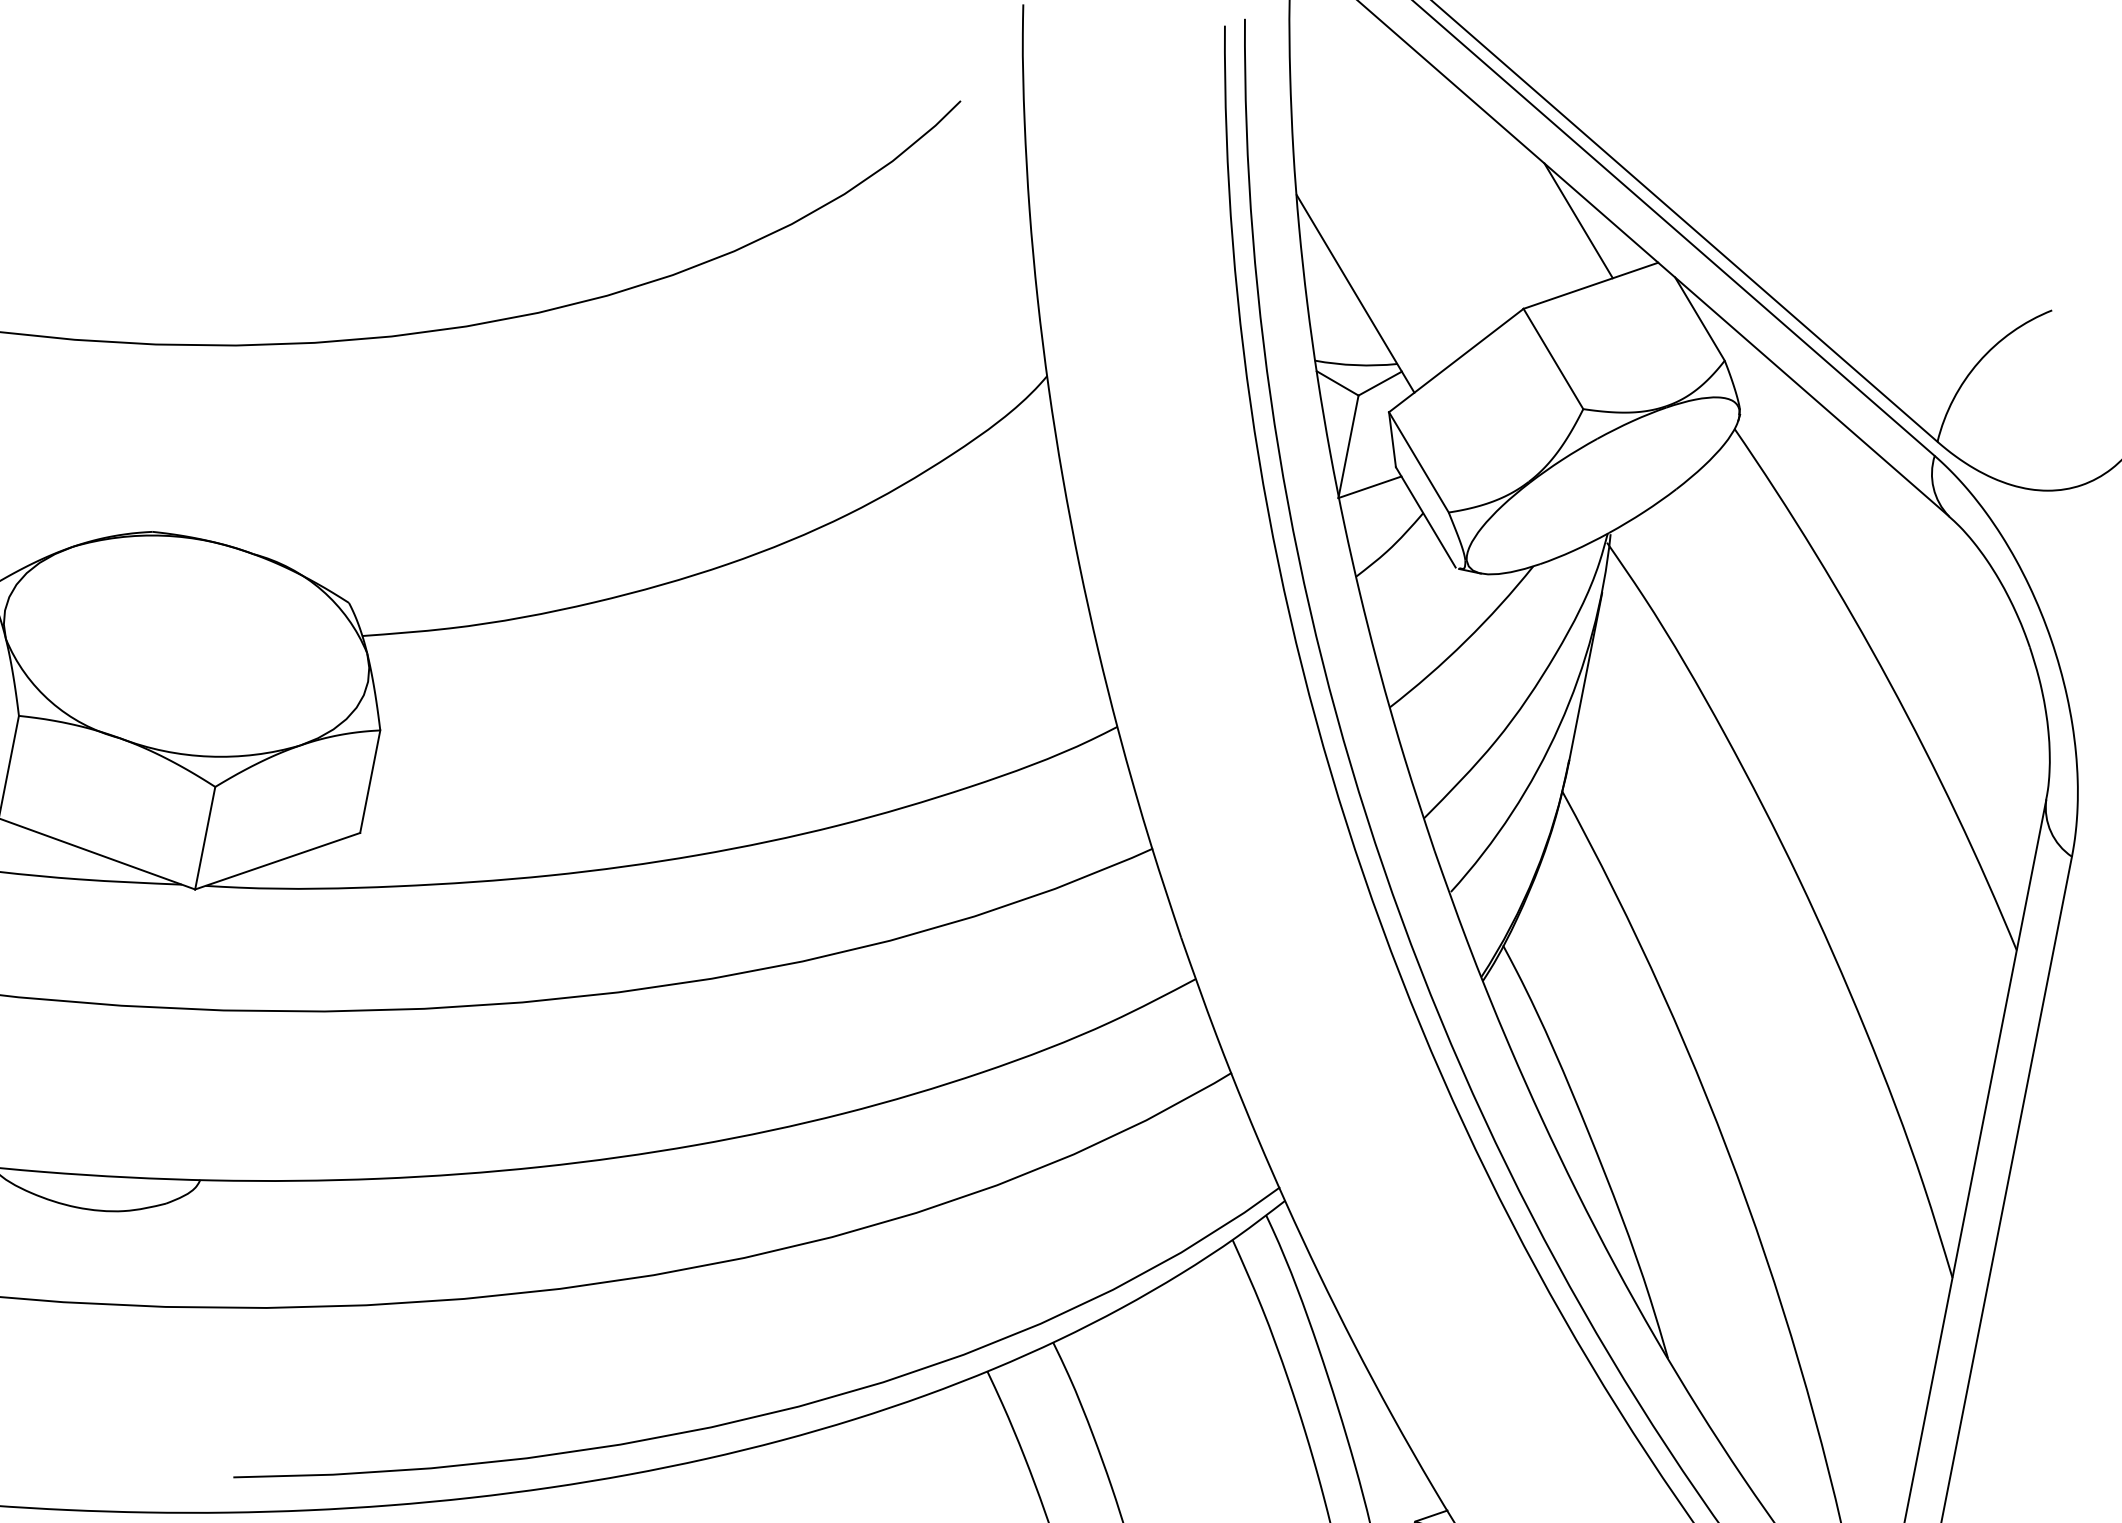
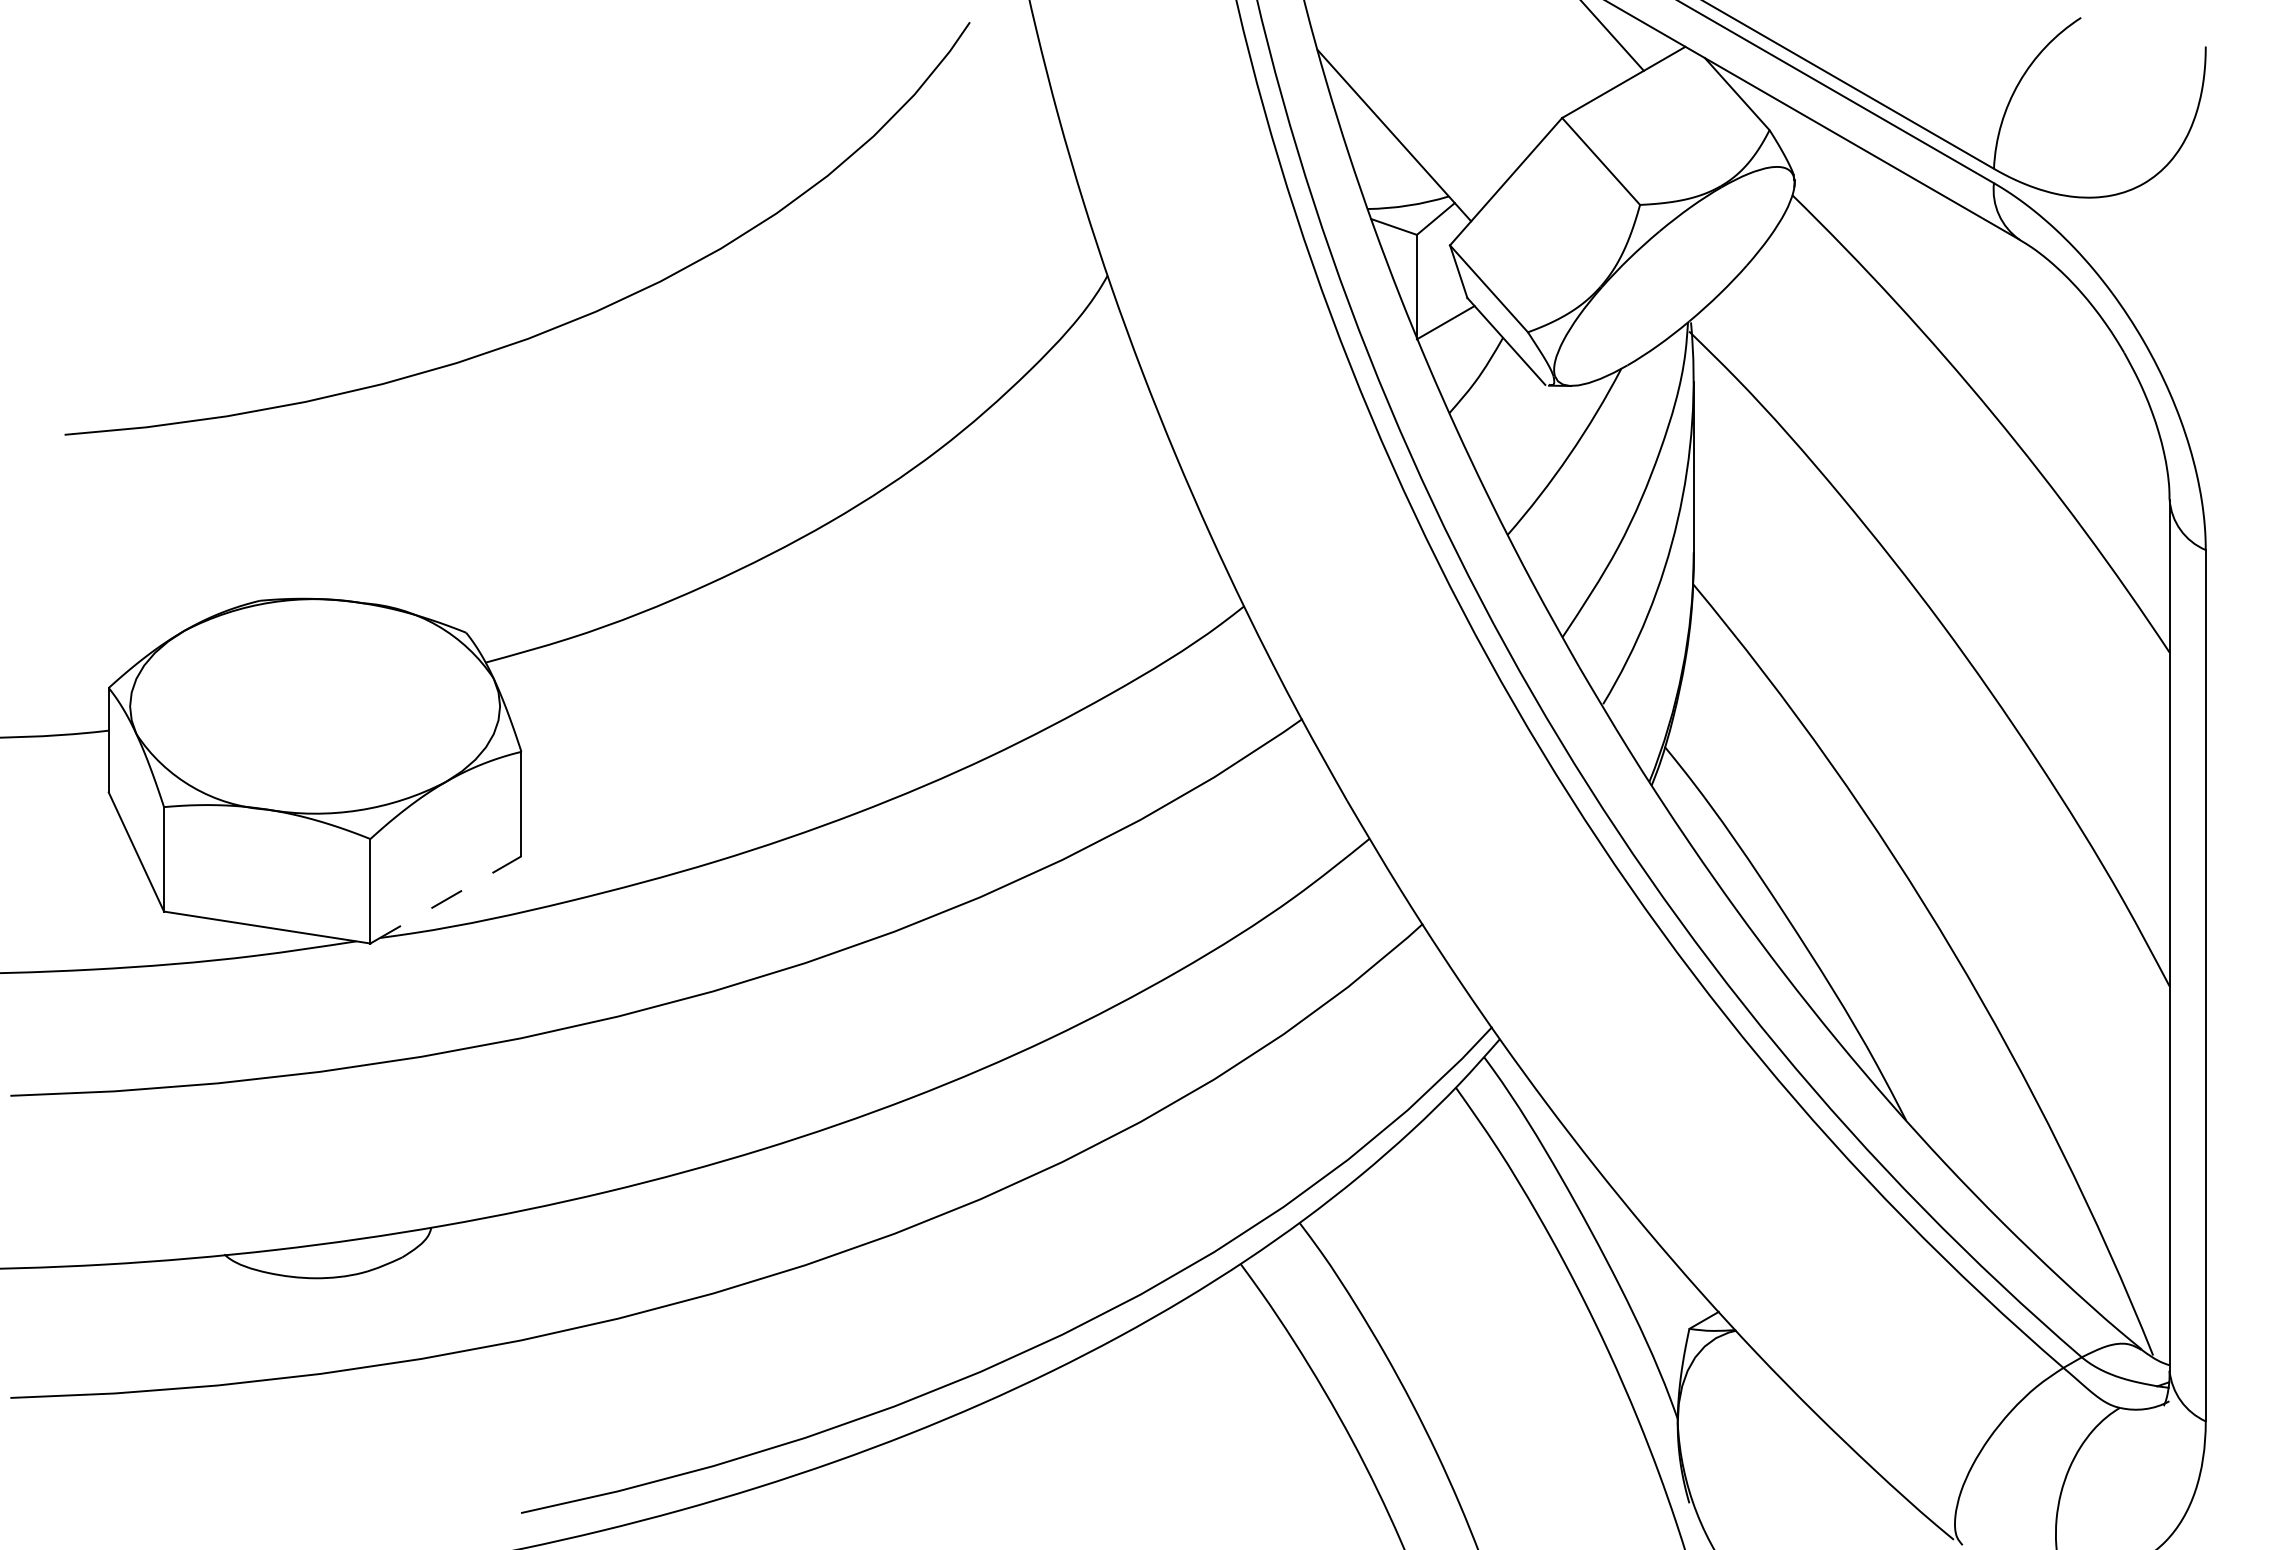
line: (278, 860) -> (446, 899), solid -> dashed

